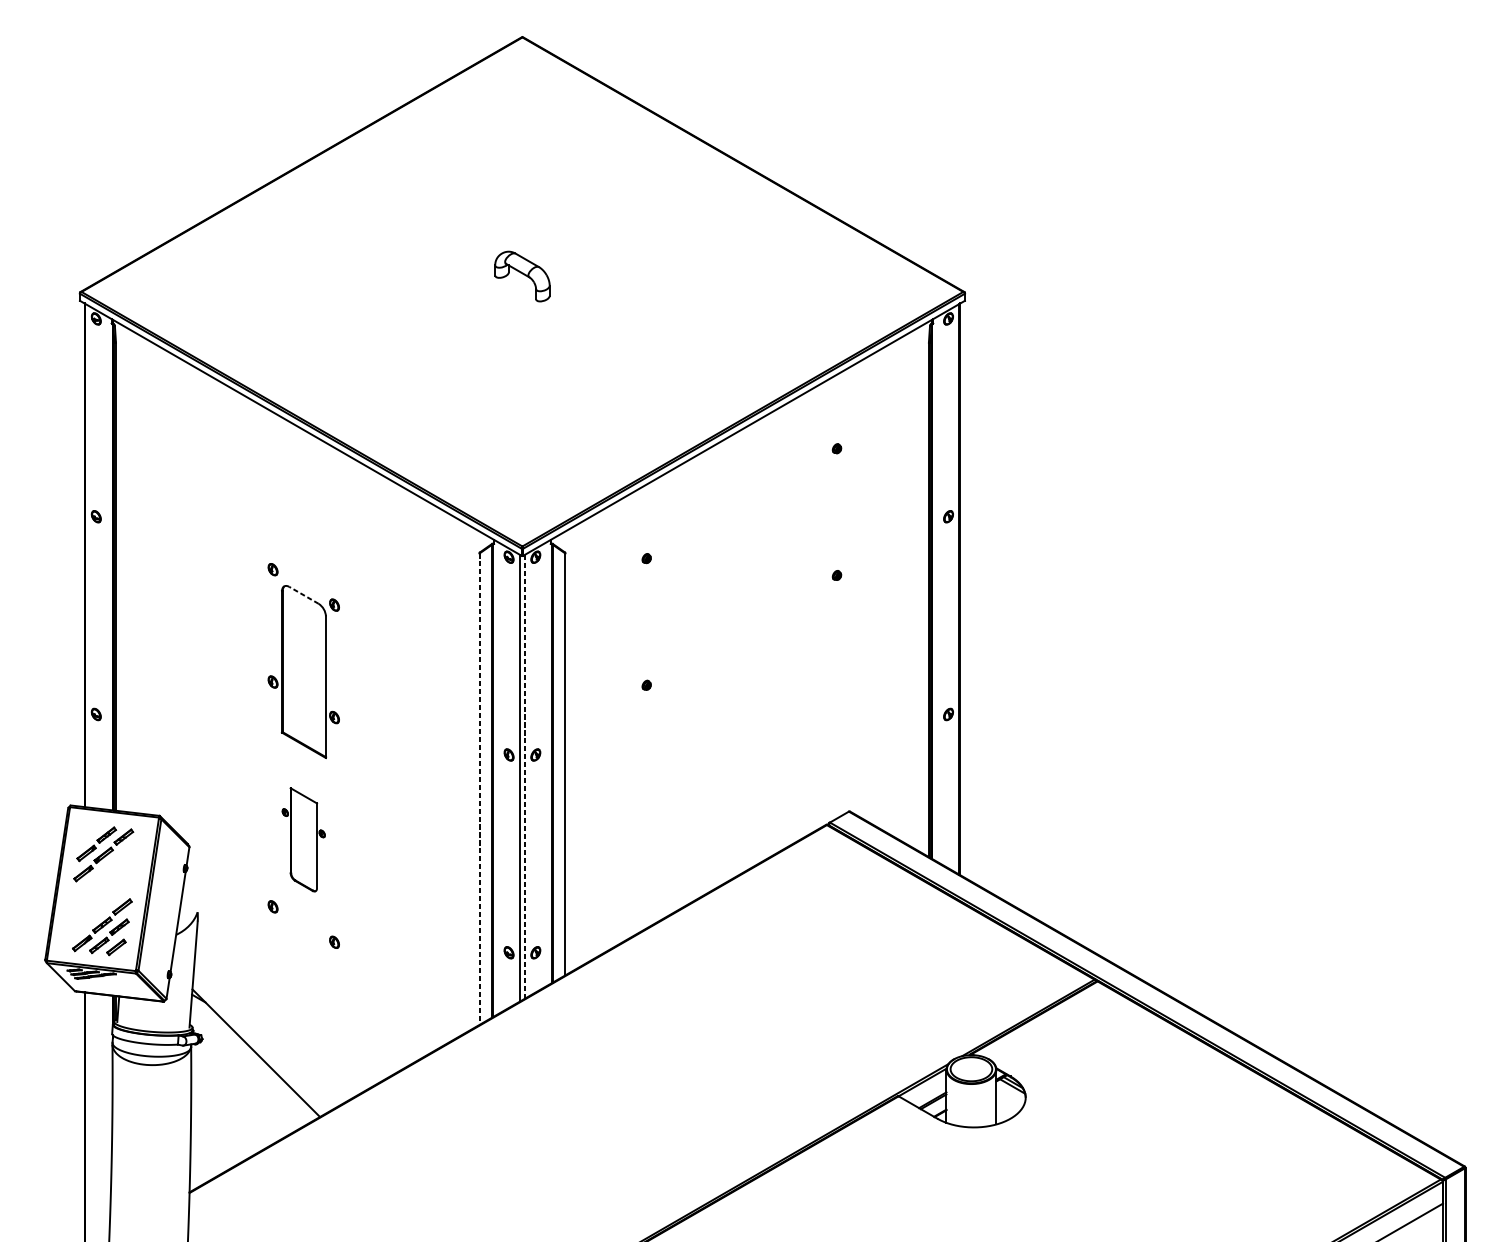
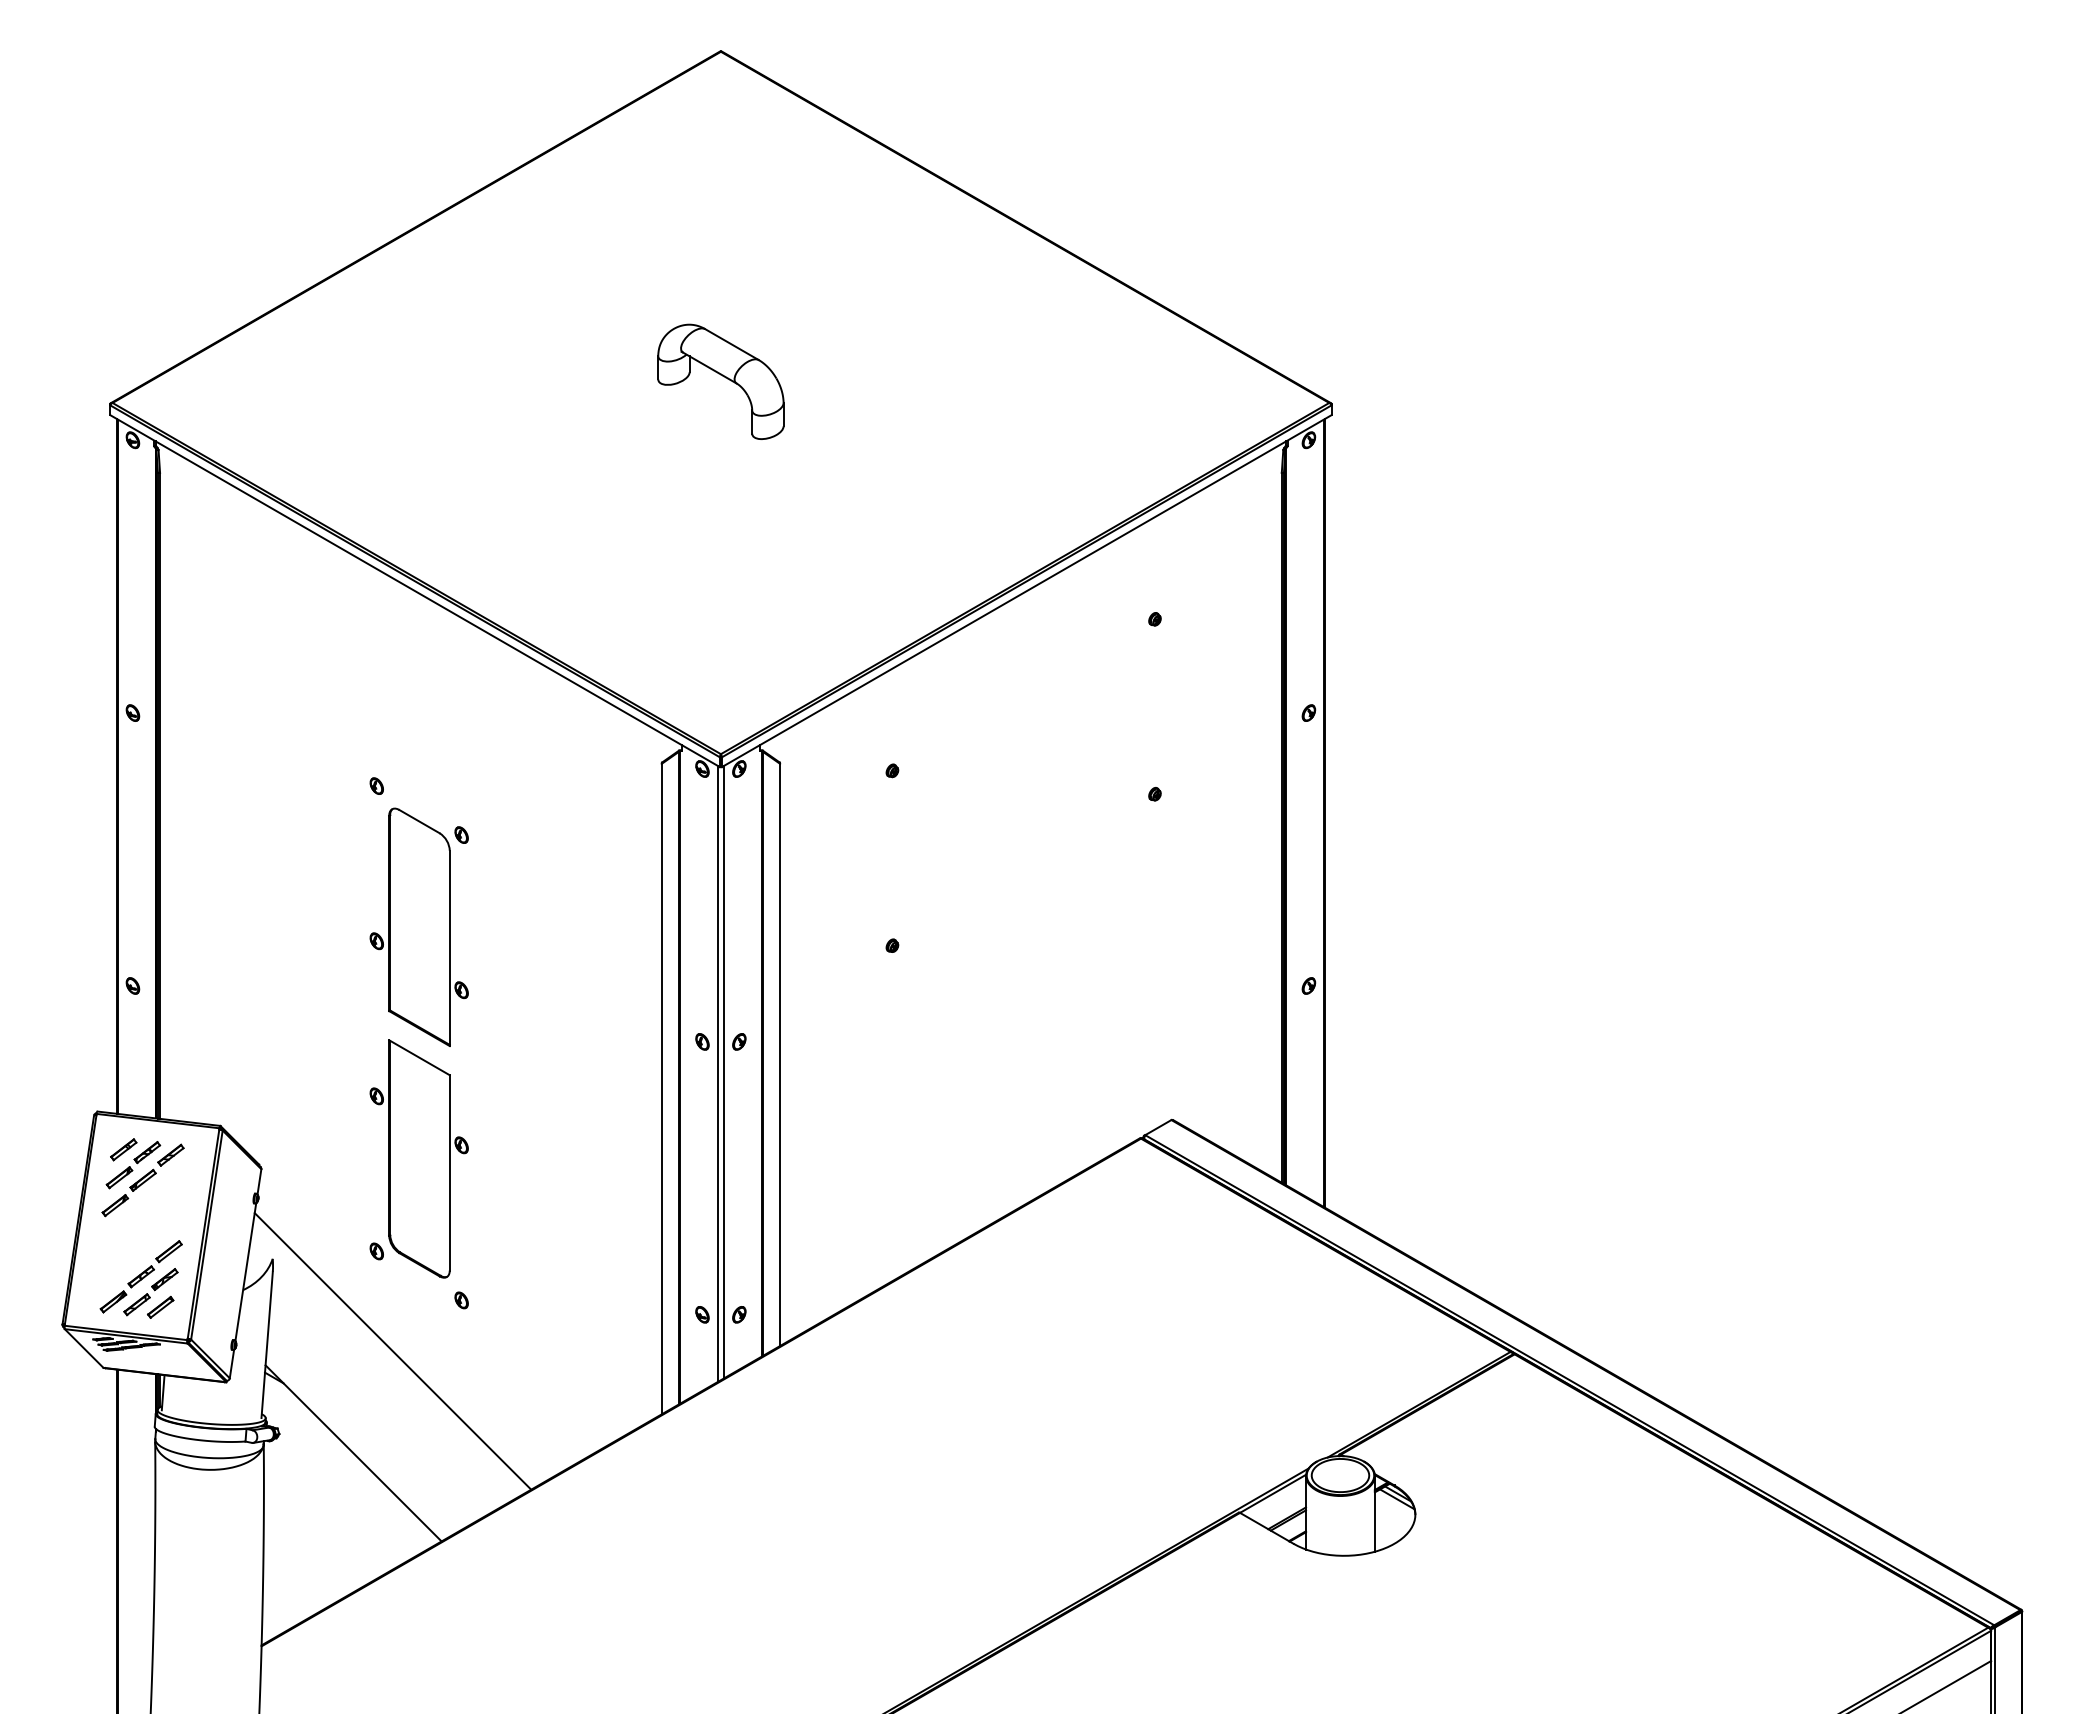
part: (522, 276) -> (720, 381), size x1.67
line: (304, 595) -> (419, 821), dashed -> solid
line: (524, 777) -> (723, 1072), dashed -> solid
line: (479, 789) -> (661, 1089), dashed -> solid
part: (89, 832) -> (123, 1149), added
part: (303, 839) -> (418, 1158), size x1.67
line: (284, 979) -> (392, 1351), added

